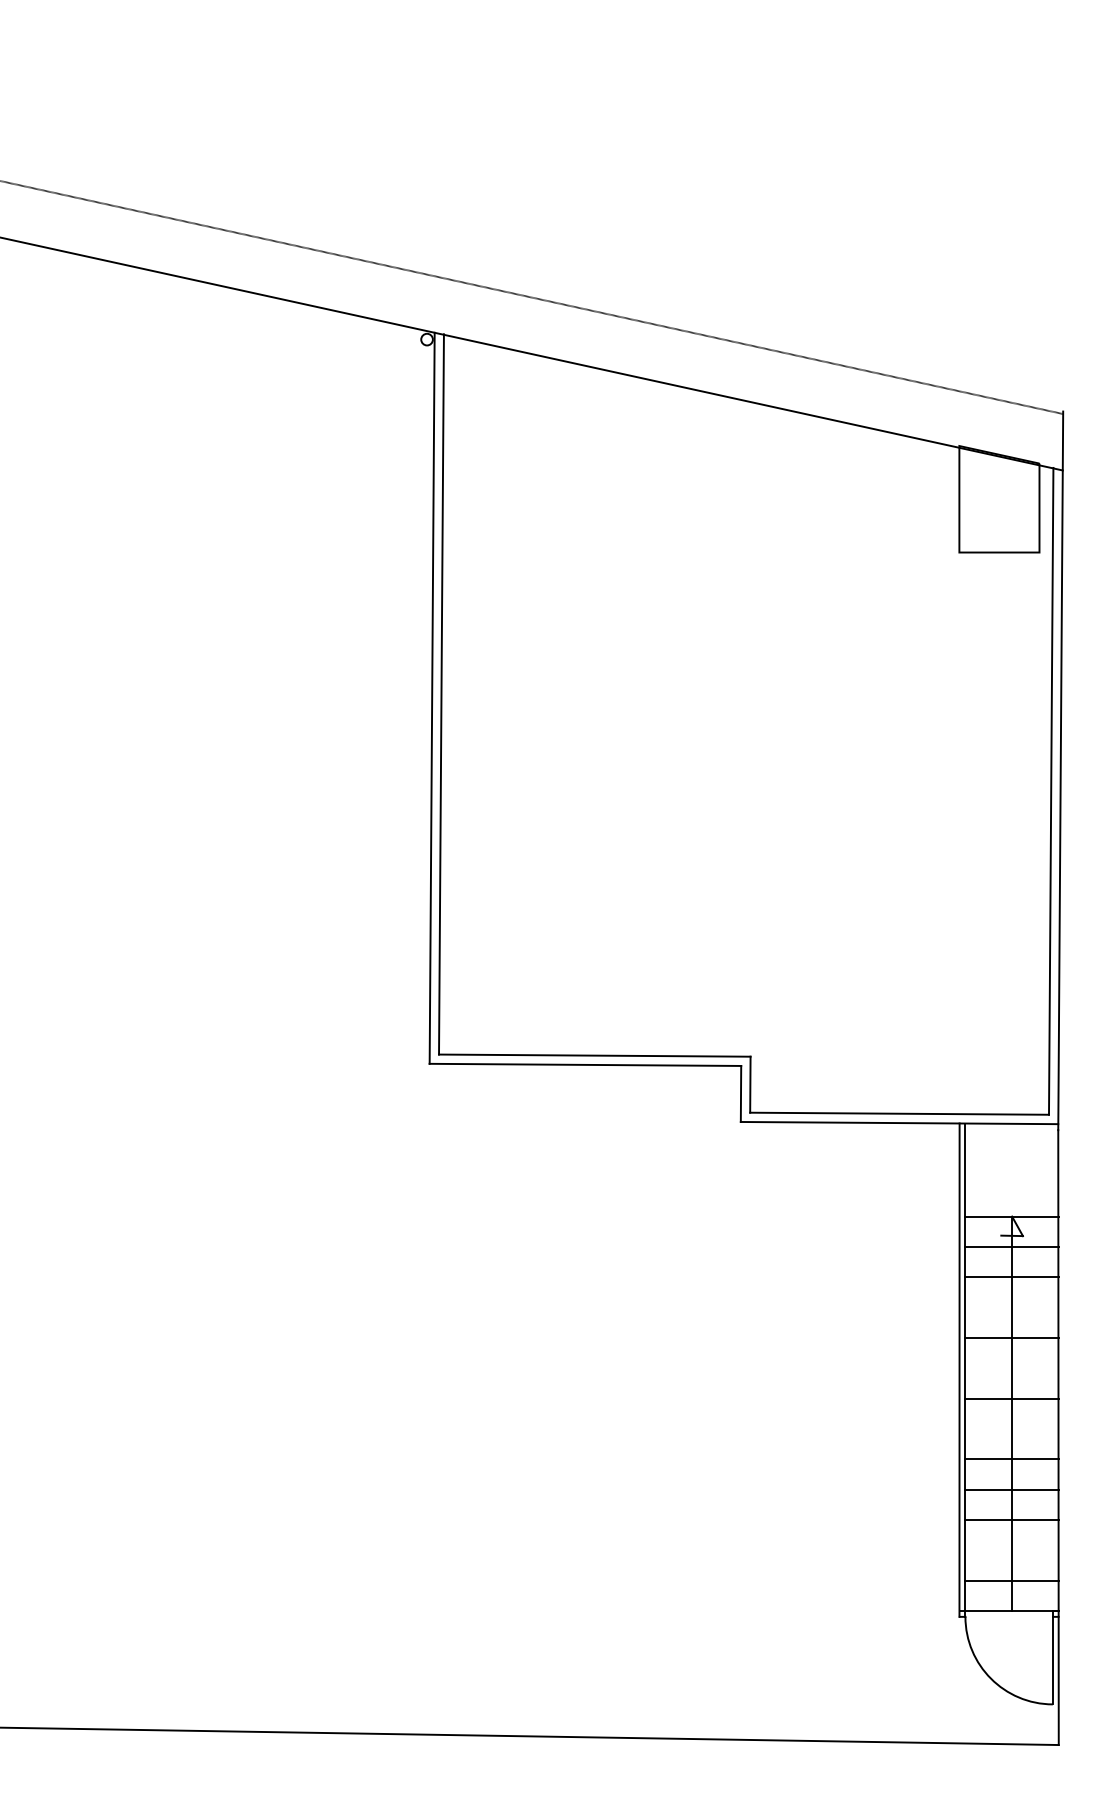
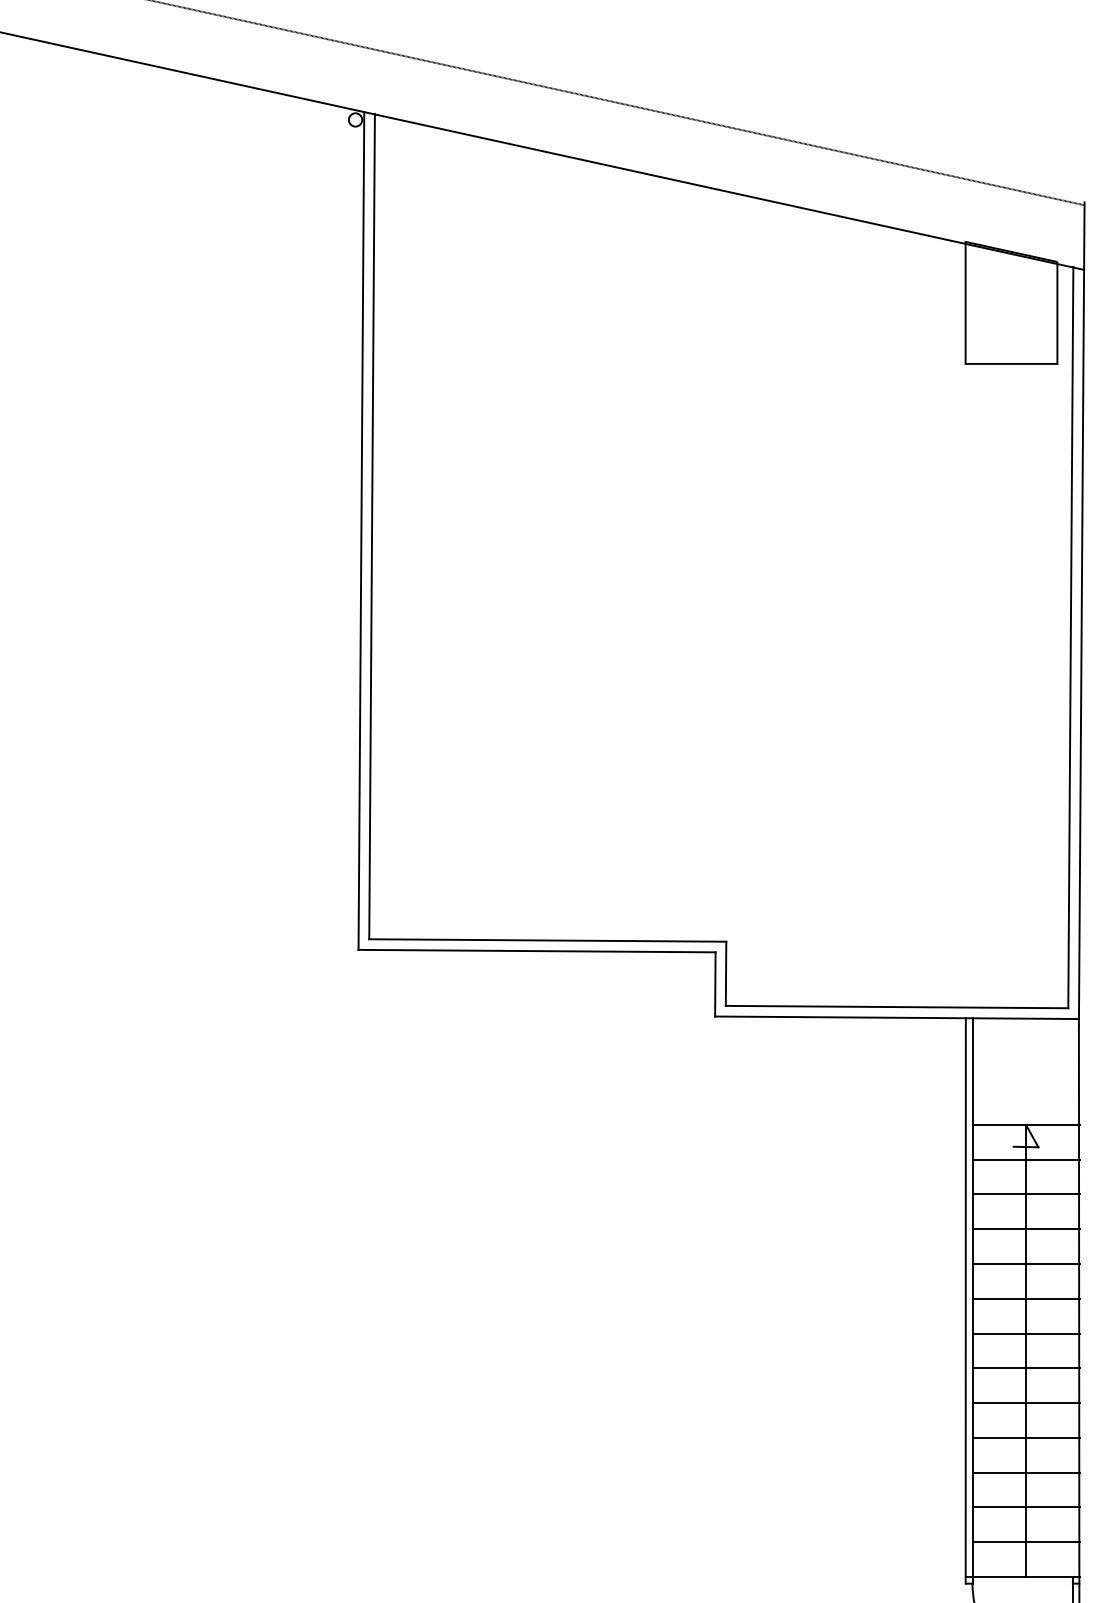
line: (1011, 1307) -> (1025, 1229), added
line: (1011, 1368) -> (1025, 1299), added
line: (1011, 1428) -> (1025, 1367), added
line: (1011, 1550) -> (1025, 1507), added

